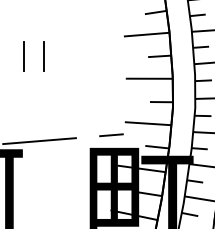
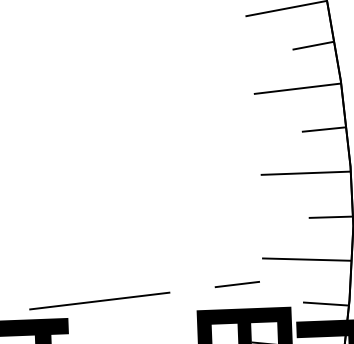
line: (24, 56) -> (64, 139), removed
line: (43, 56) -> (101, 138), removed

